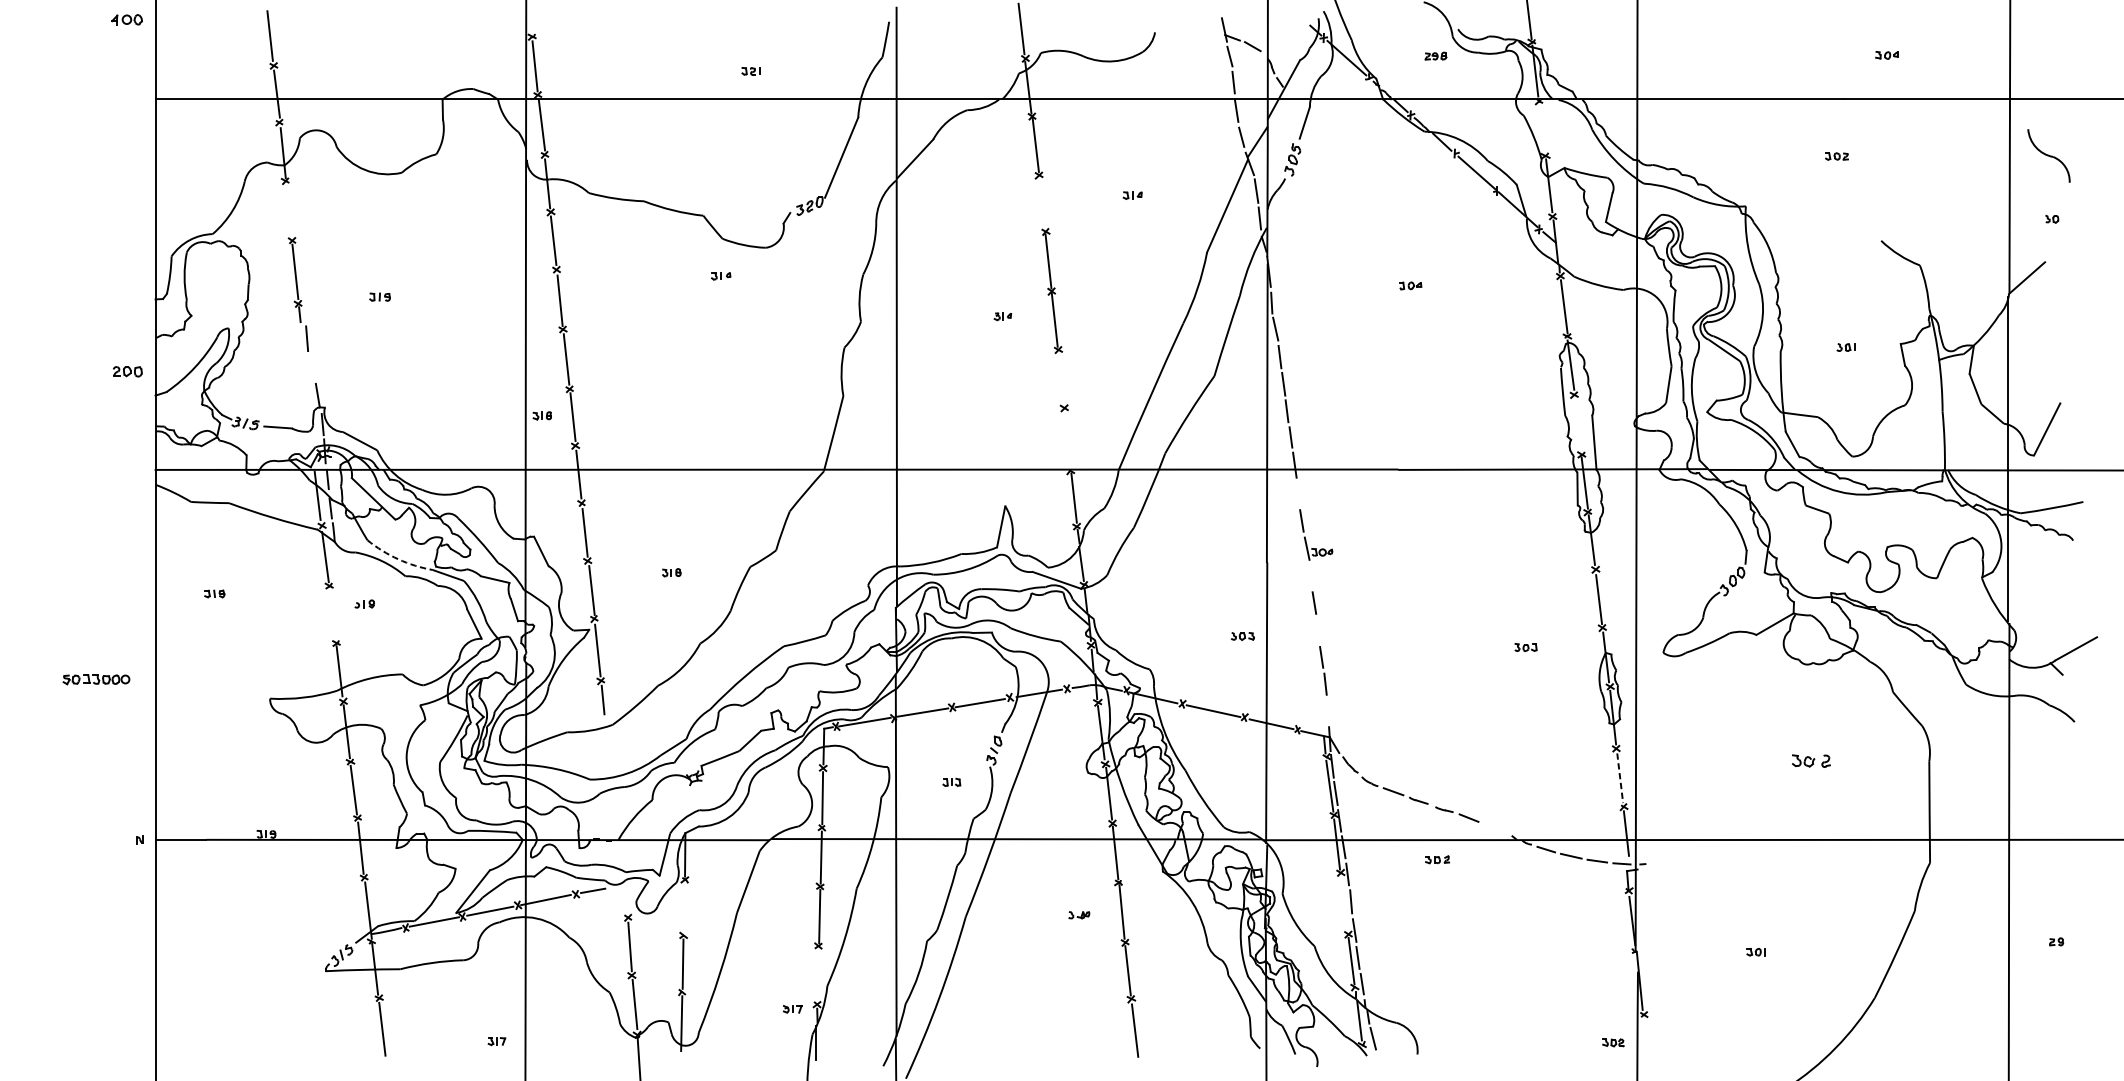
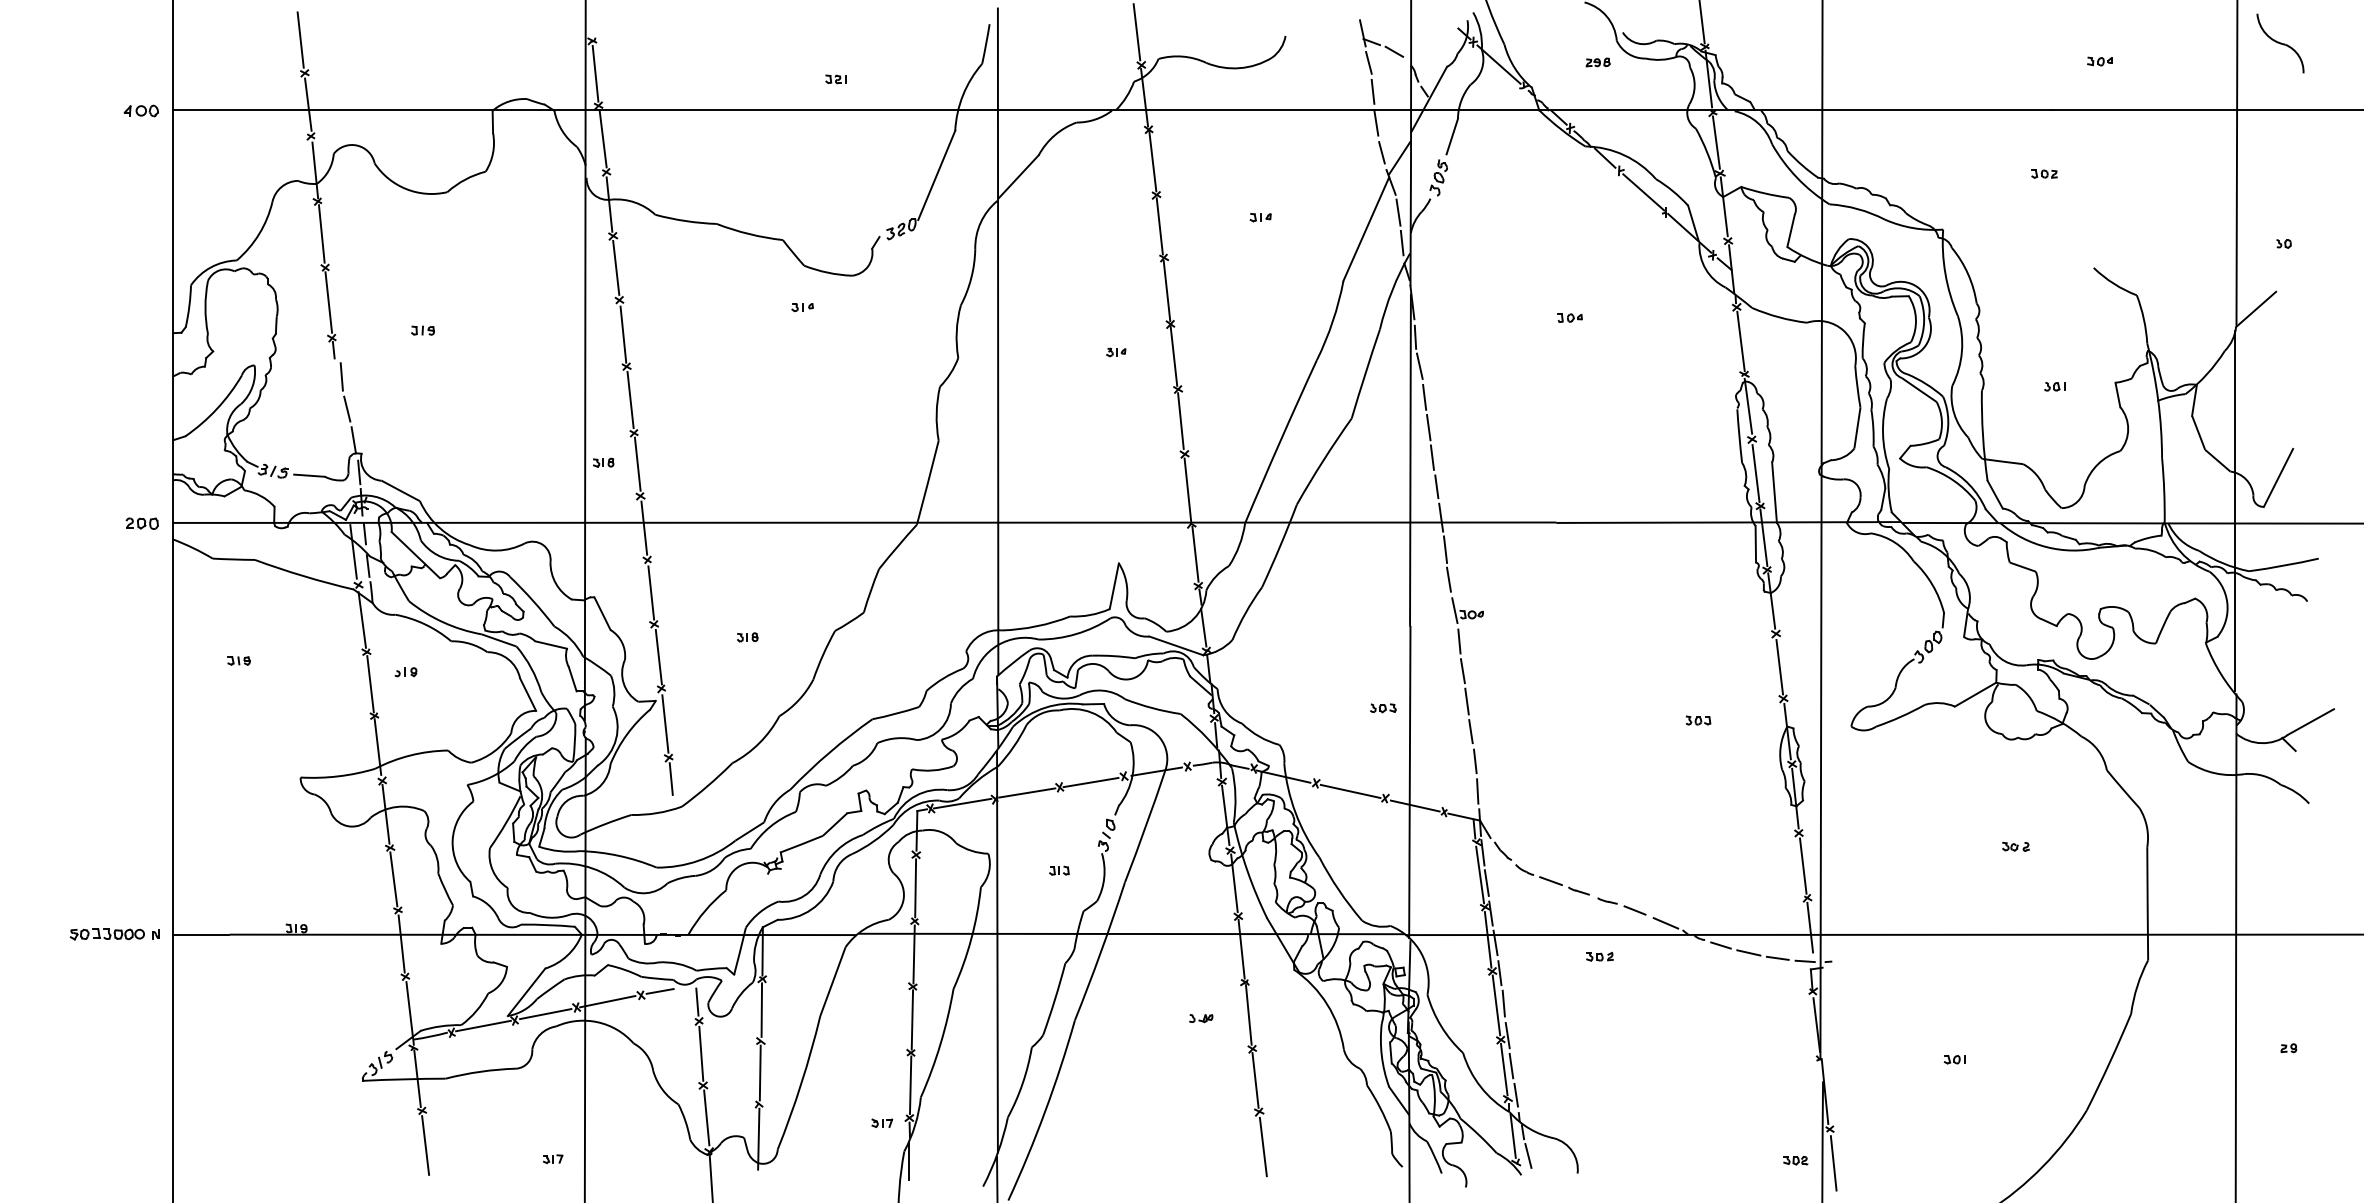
part: (126, 19) -> (140, 110), moved
line: (1541, 128) -> (1715, 142), added
part: (2049, 155) -> (2280, 43), moved
line: (1041, 203) -> (1159, 226), added
line: (288, 209) -> (321, 233), added
line: (312, 367) -> (347, 408), added
part: (127, 371) -> (141, 523), moved
line: (1060, 377) -> (1180, 420), added
line: (1577, 425) -> (1755, 473), added
line: (1066, 439) -> (1187, 489), added
line: (1298, 493) -> (1445, 549), added
arc: (398, 559) -> (443, 622), dashed -> solid
line: (1311, 576) -> (1459, 641), added
line: (332, 615) -> (370, 684), added
line: (1317, 630) -> (1466, 701), added
part: (95, 679) -> (106, 934), moved
line: (1327, 711) -> (1477, 791), added
part: (1810, 760) -> (2015, 846), size x0.62
line: (1620, 778) -> (1803, 866), dashed -> solid
line: (1496, 829) -> (1665, 923), added
line: (626, 899) -> (697, 1001), added
line: (1344, 903) -> (1496, 1005), added
line: (684, 907) -> (761, 1009), added
line: (818, 974) -> (910, 1084), added
line: (1647, 1045) -> (1833, 1163), added

